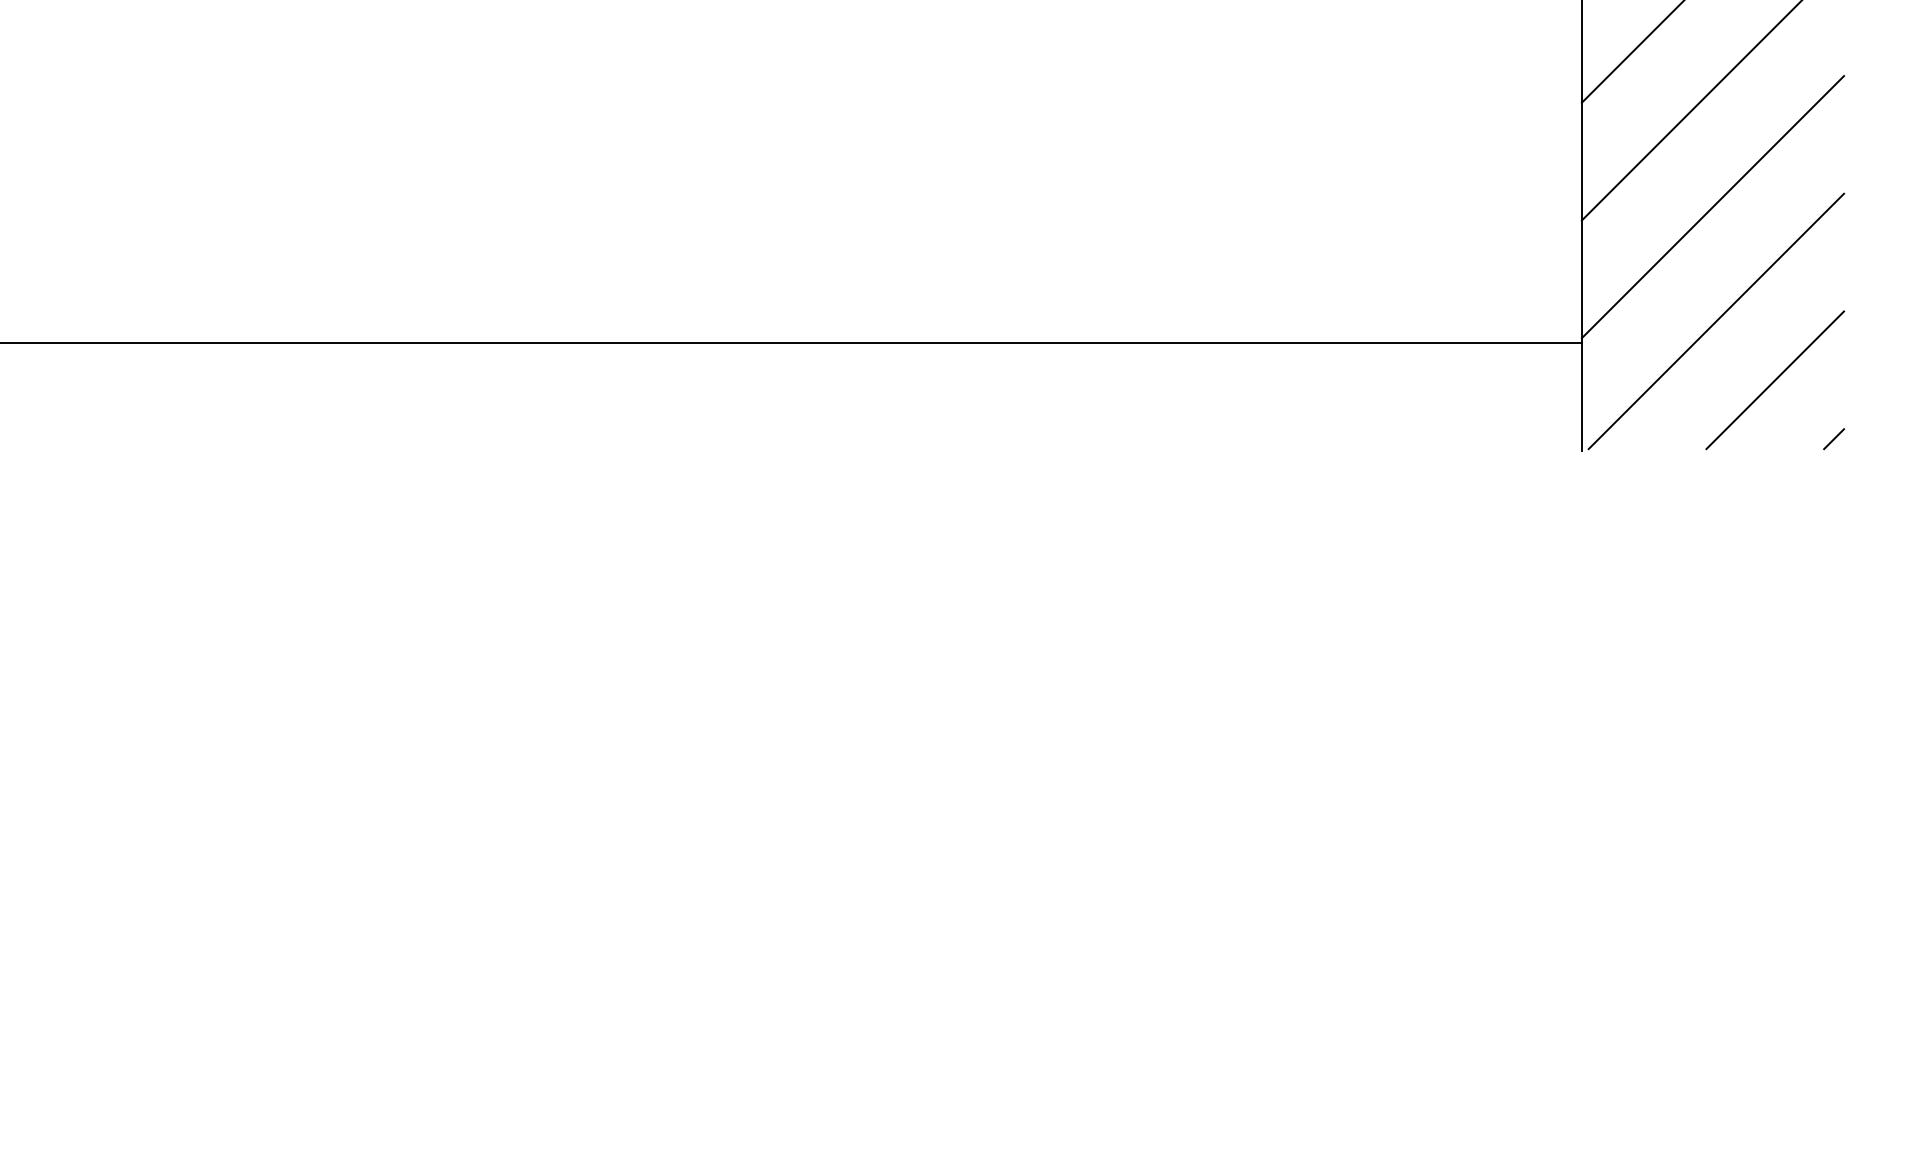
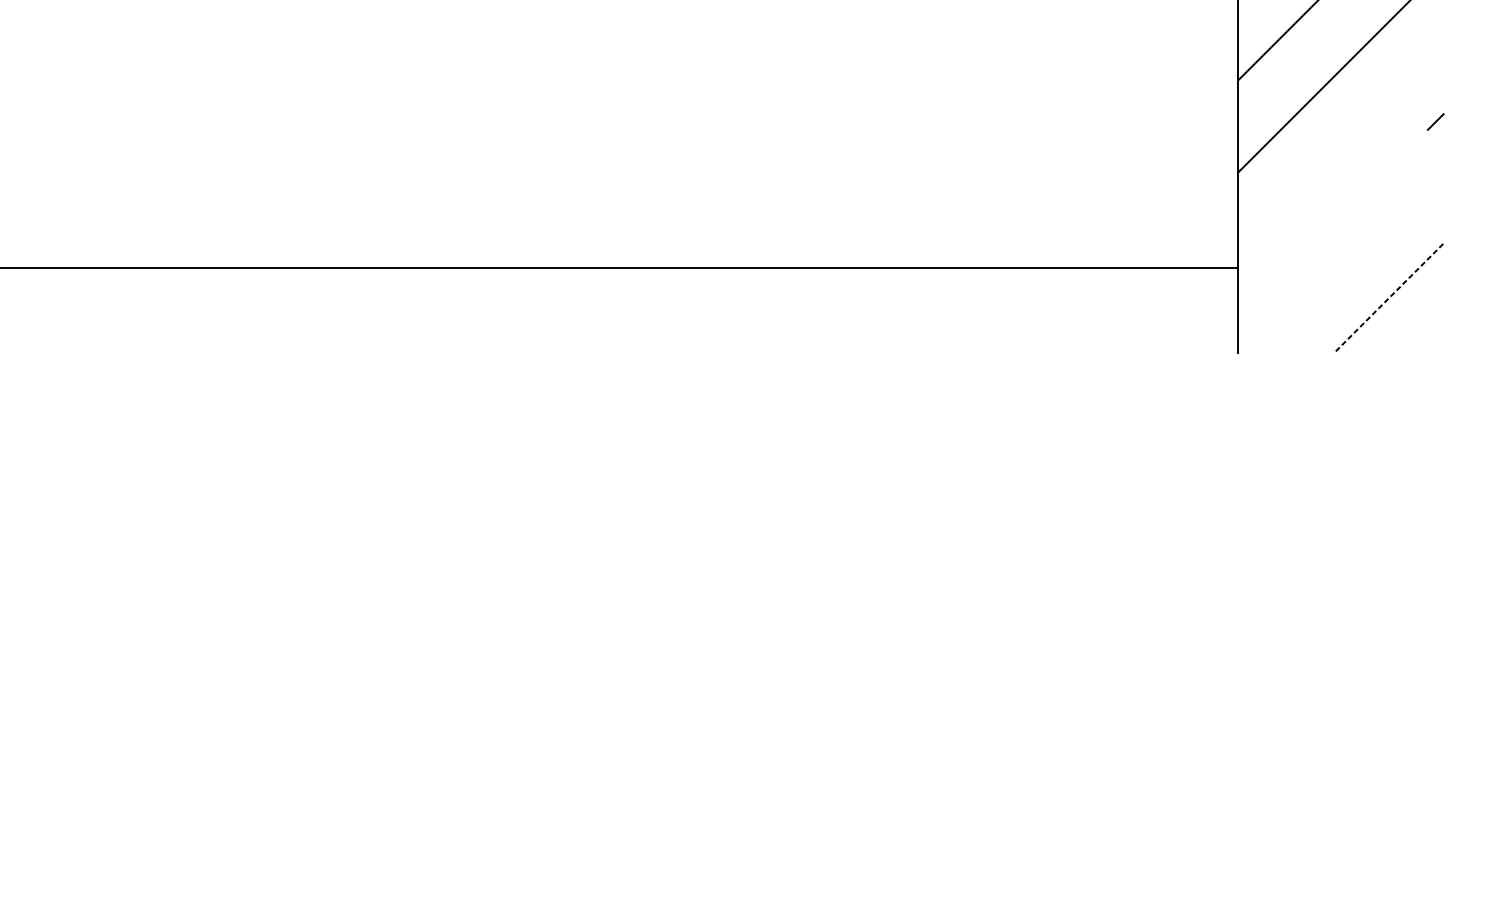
line: (1712, 207) -> (1340, 162), removed
line: (1716, 321) -> (1343, 251), removed
line: (1775, 379) -> (1389, 296), solid -> dashed
line: (1834, 439) -> (1436, 122), moved

